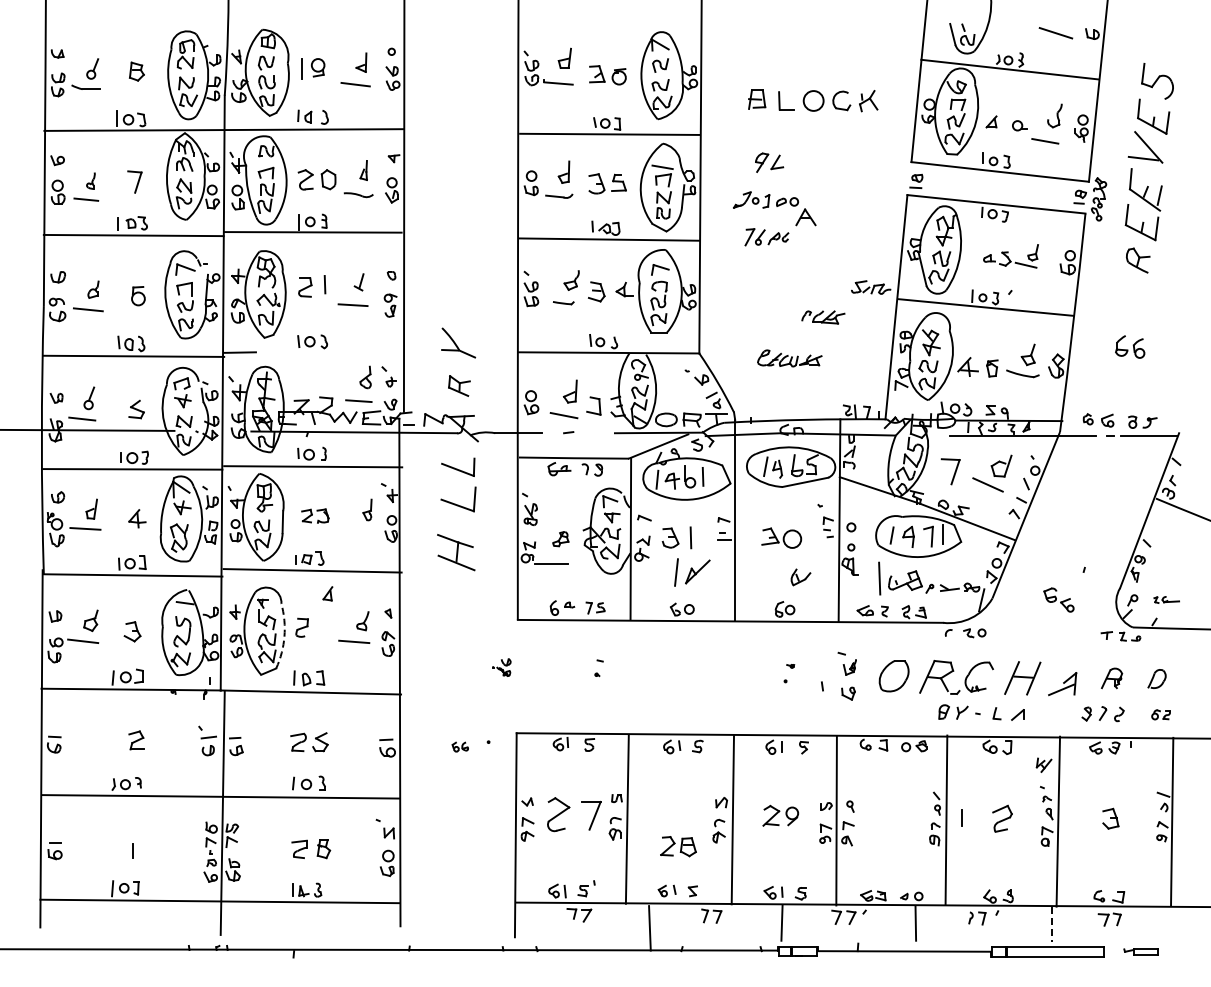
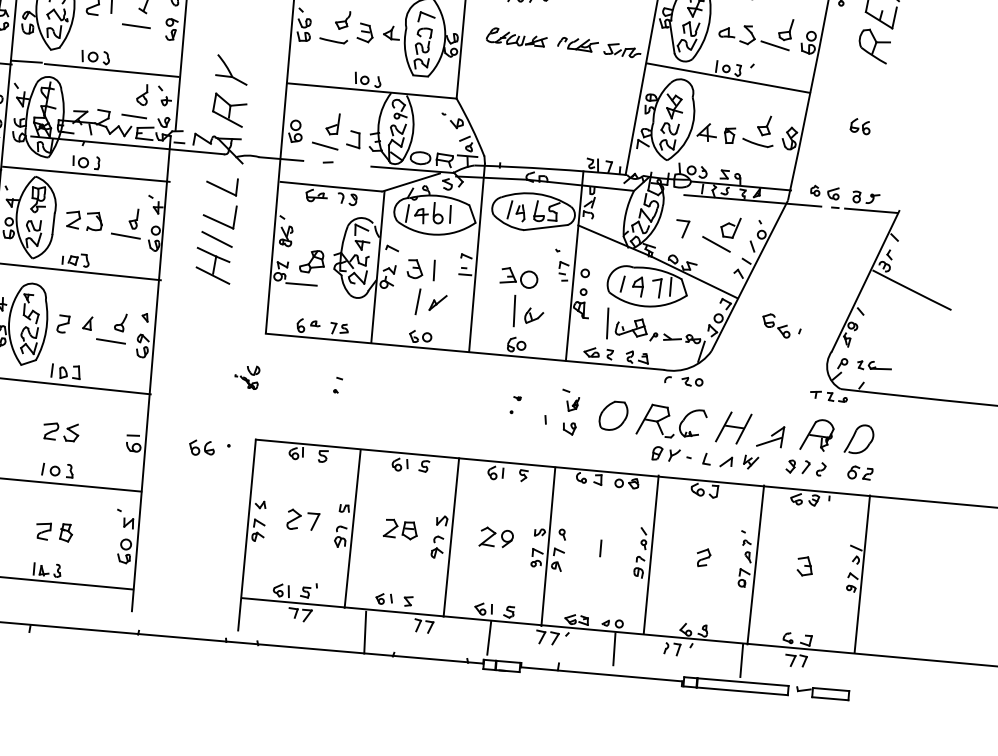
part: (1010, 256) -> (755, 32), size x1.43
part: (1138, 260) -> (874, 46), size x1.43
part: (563, 302) -> (333, 40), size x1.43
part: (823, 317) -> (578, 44), moved
part: (1130, 346) -> (860, 125), size x0.71
line: (330, 354) -> (111, 70), added
part: (789, 358) -> (516, 37), moved
part: (459, 385) -> (229, 109), size x1.67
part: (950, 471) -> (682, 228), size x0.71
part: (315, 515) -> (84, 220), size x1.43
line: (457, 523) -> (216, 238), added
line: (360, 528) -> (125, 235), added
part: (560, 538) -> (312, 260), size x1.67
part: (697, 571) -> (437, 302), size x0.71
line: (779, 573) -> (514, 310), added
part: (327, 593) -> (87, 323), moved
part: (1058, 599) -> (776, 325), moved
part: (1166, 599) -> (874, 365), size x1.43
arc: (284, 636) -> (46, 330), dashed -> solid
part: (501, 667) -> (246, 376), size x1.43
part: (1111, 678) -> (816, 435), size x1.67
part: (1156, 678) -> (858, 438), size x1.67
part: (1160, 714) -> (859, 472), size x1.43
part: (460, 746) -> (202, 447), size x1.67
part: (1043, 764) -> (750, 461), moved
part: (573, 814) -> (302, 520), size x0.62
line: (961, 817) -> (599, 547), moved
part: (1002, 818) -> (703, 557), size x0.71
part: (678, 846) -> (400, 529), moved
line: (1051, 925) -> (741, 661), dashed -> solid
part: (1140, 951) -> (822, 692), size x1.67

